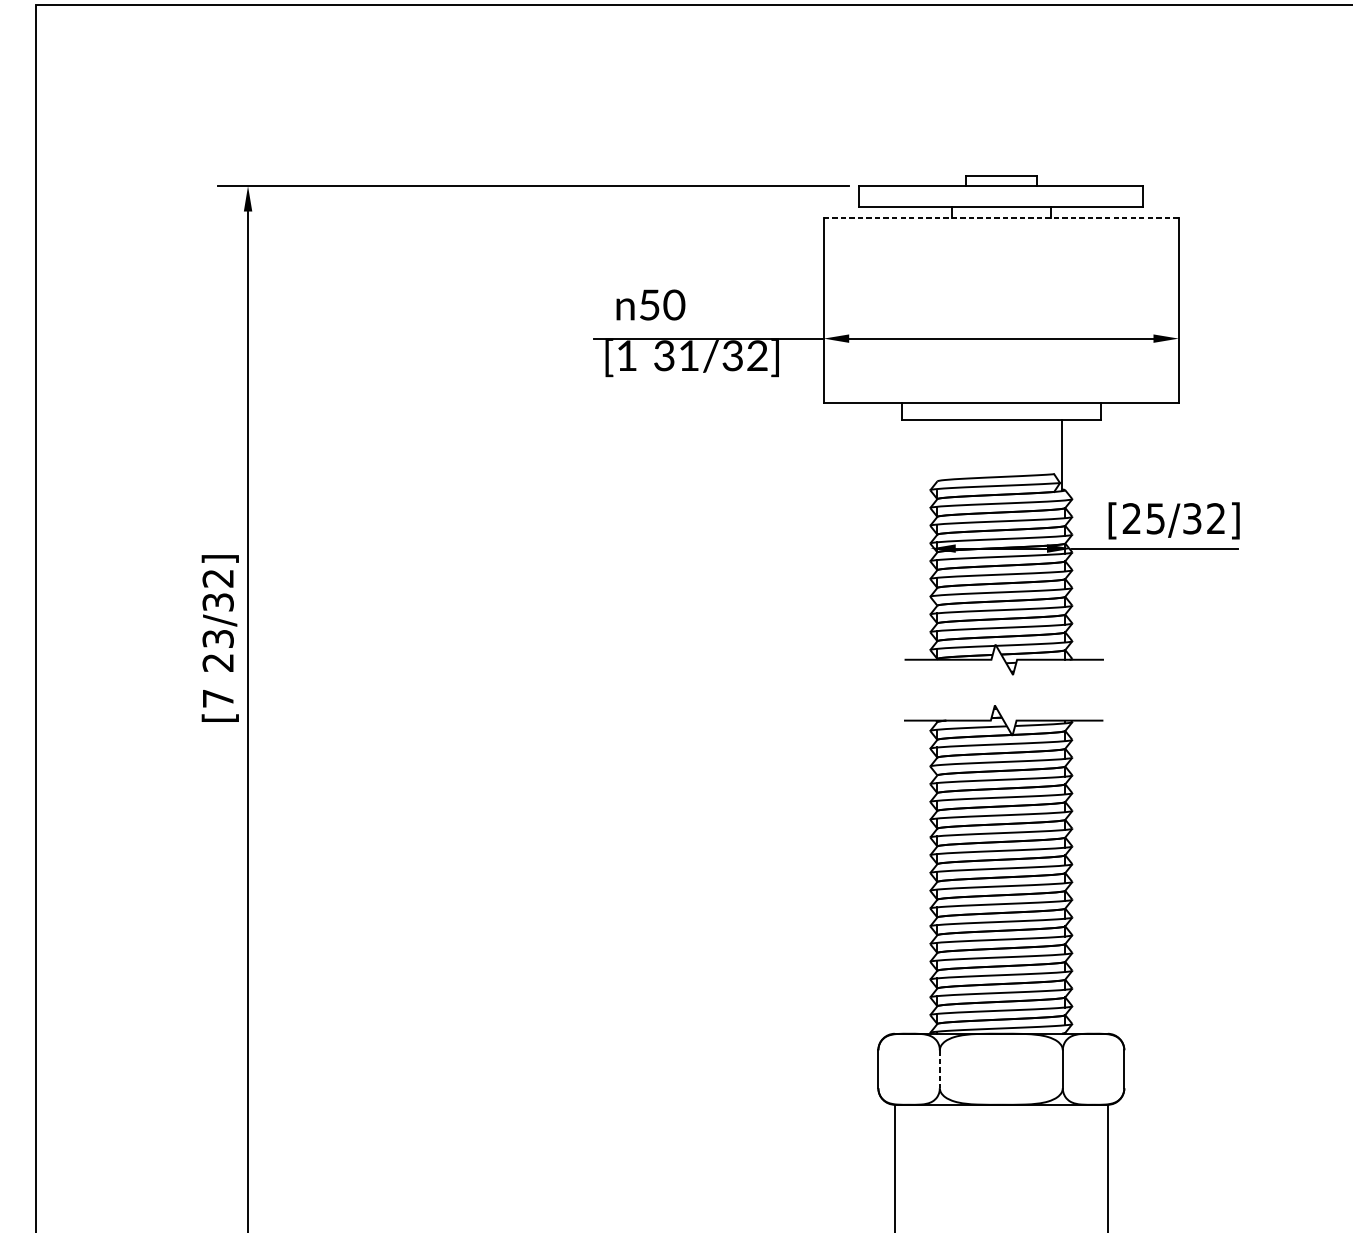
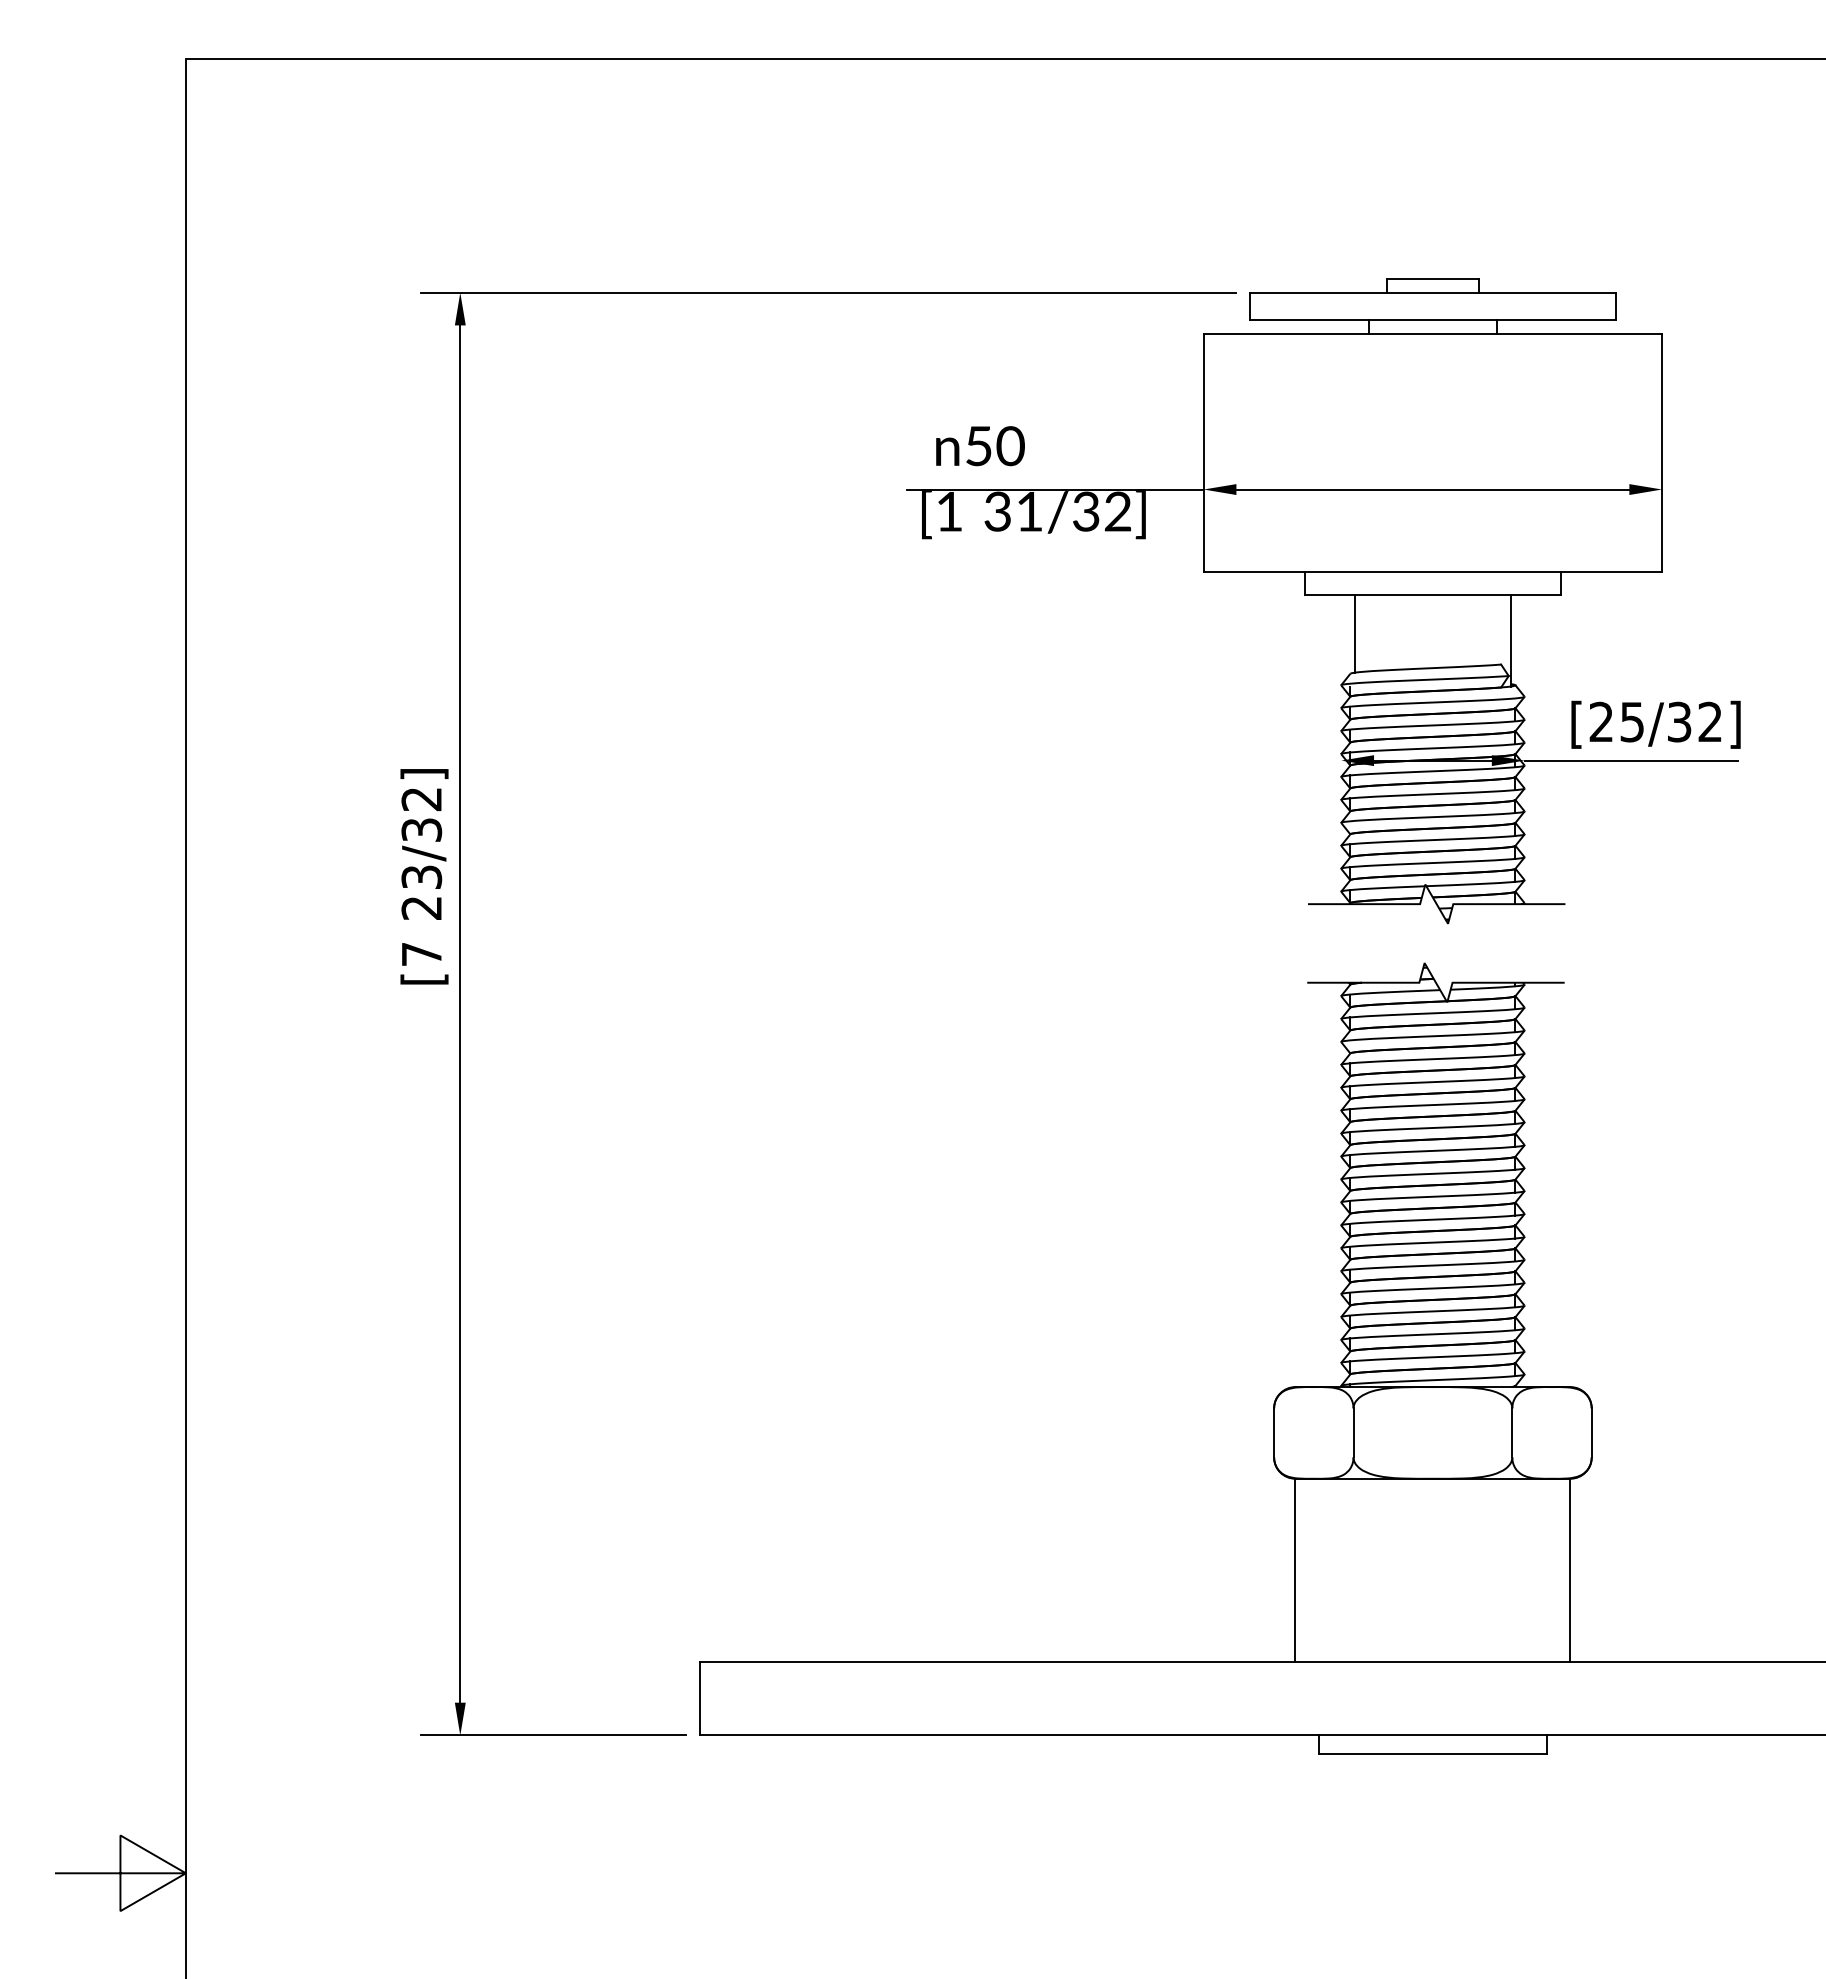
line: (1001, 217) -> (1433, 333), dashed -> solid
line: (940, 450) -> (1354, 633), added
line: (939, 1068) -> (1353, 1432), dashed -> solid

